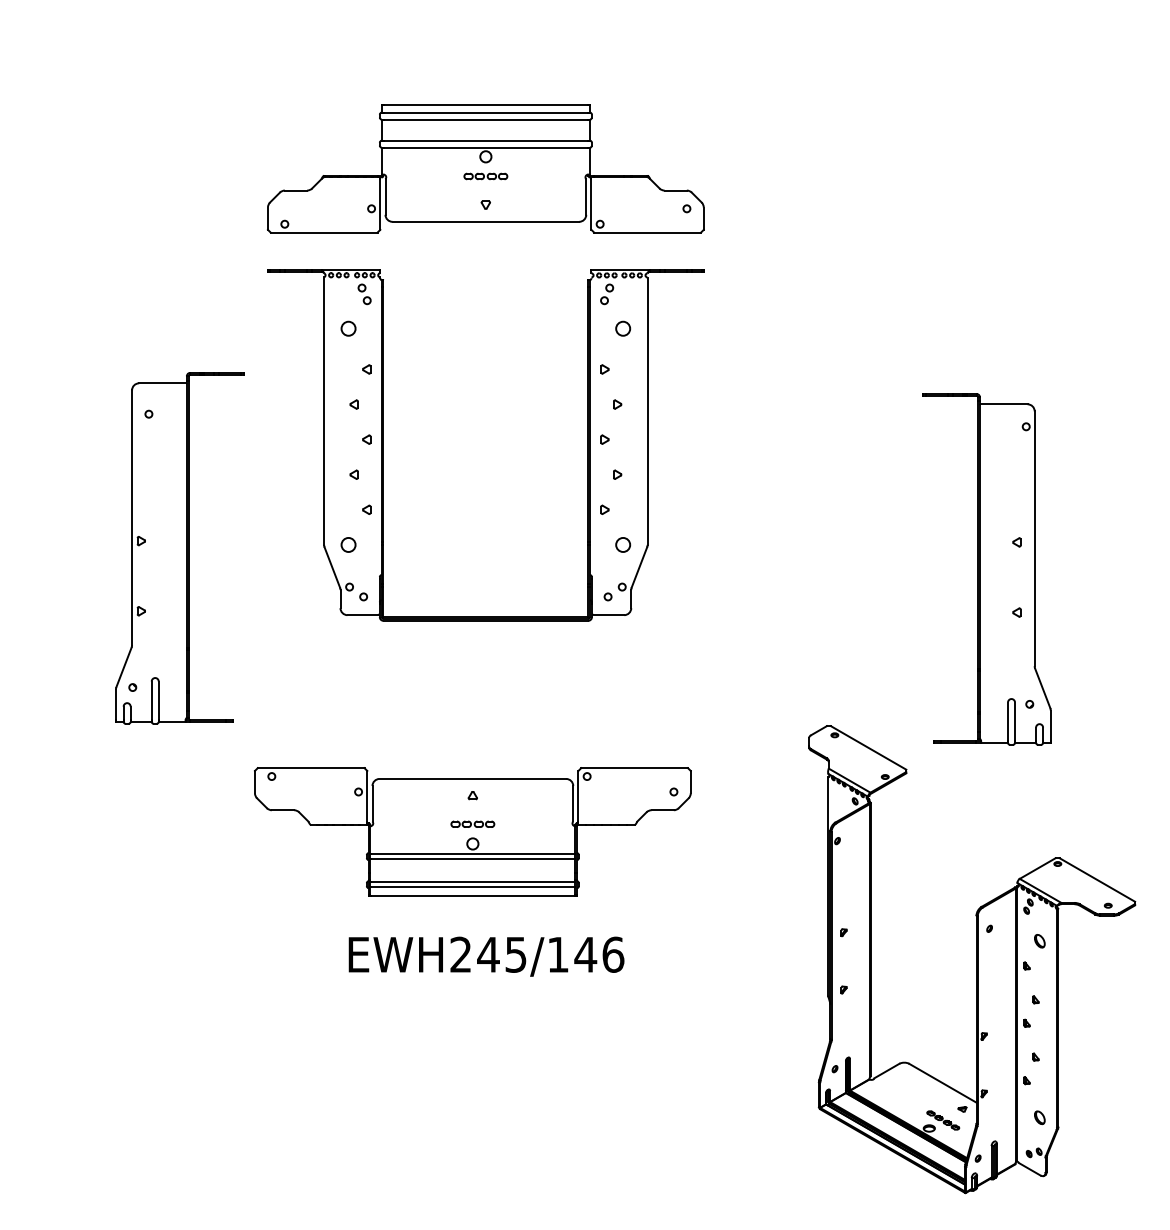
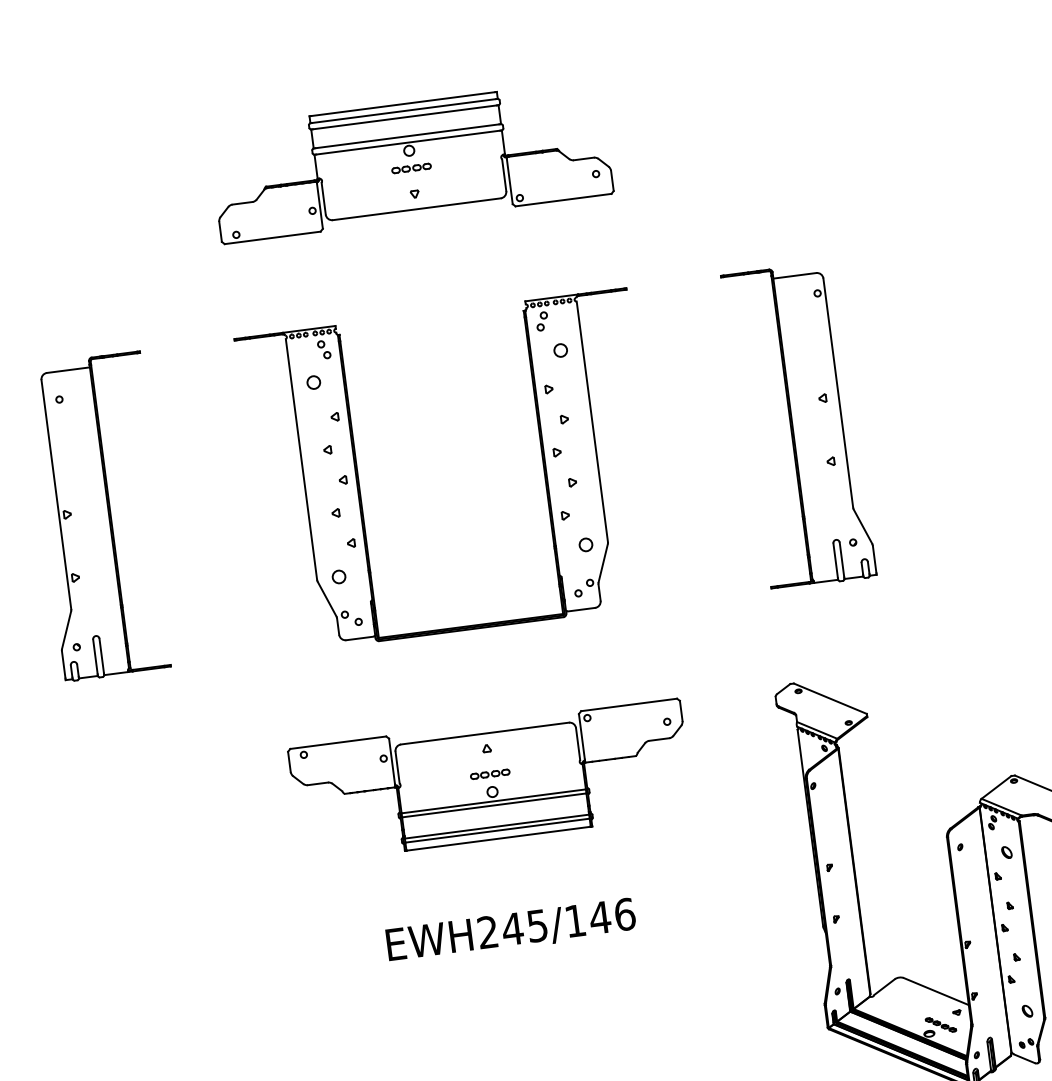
part: (485, 168) -> (410, 161), moved
part: (179, 548) -> (102, 516), moved
part: (986, 569) -> (798, 426), moved
part: (472, 831) -> (490, 780), moved

